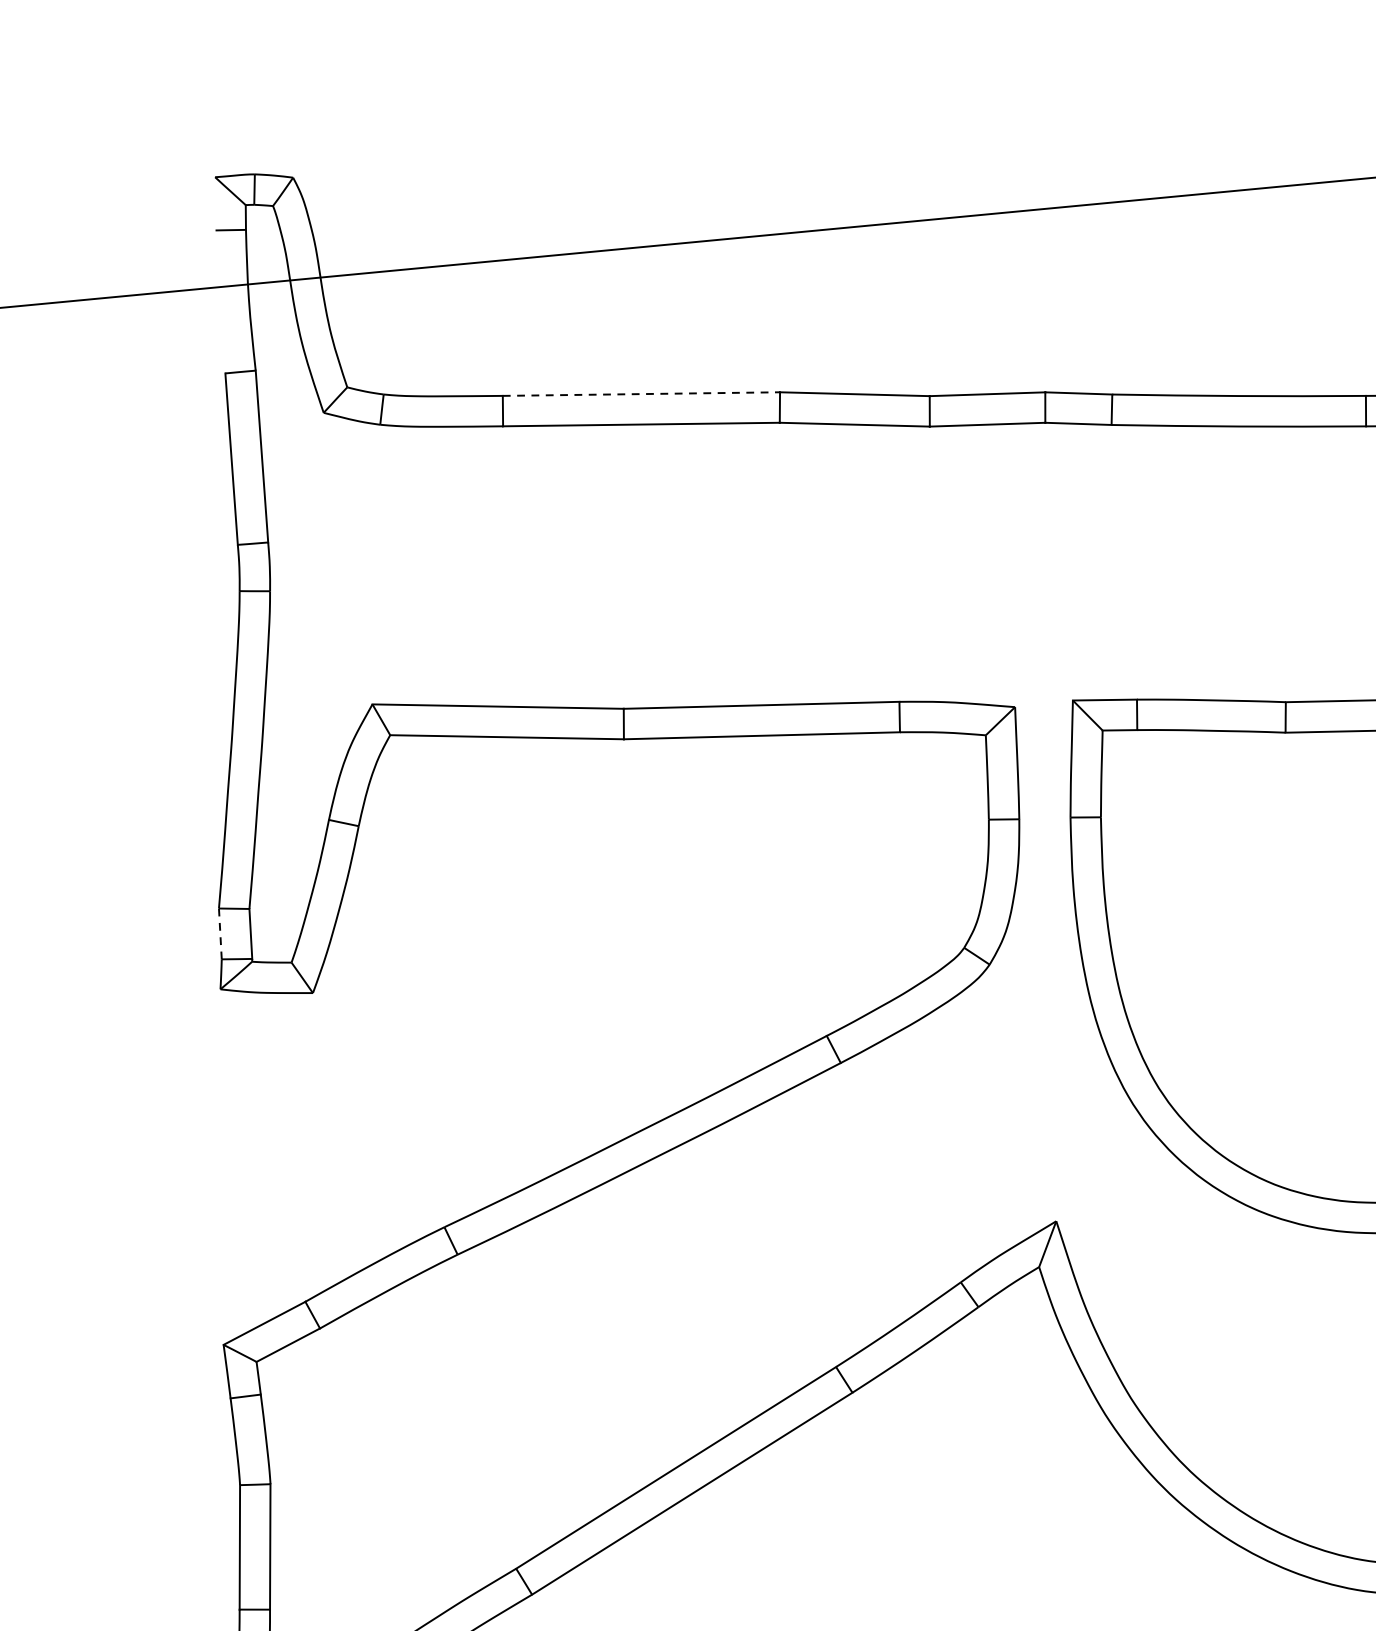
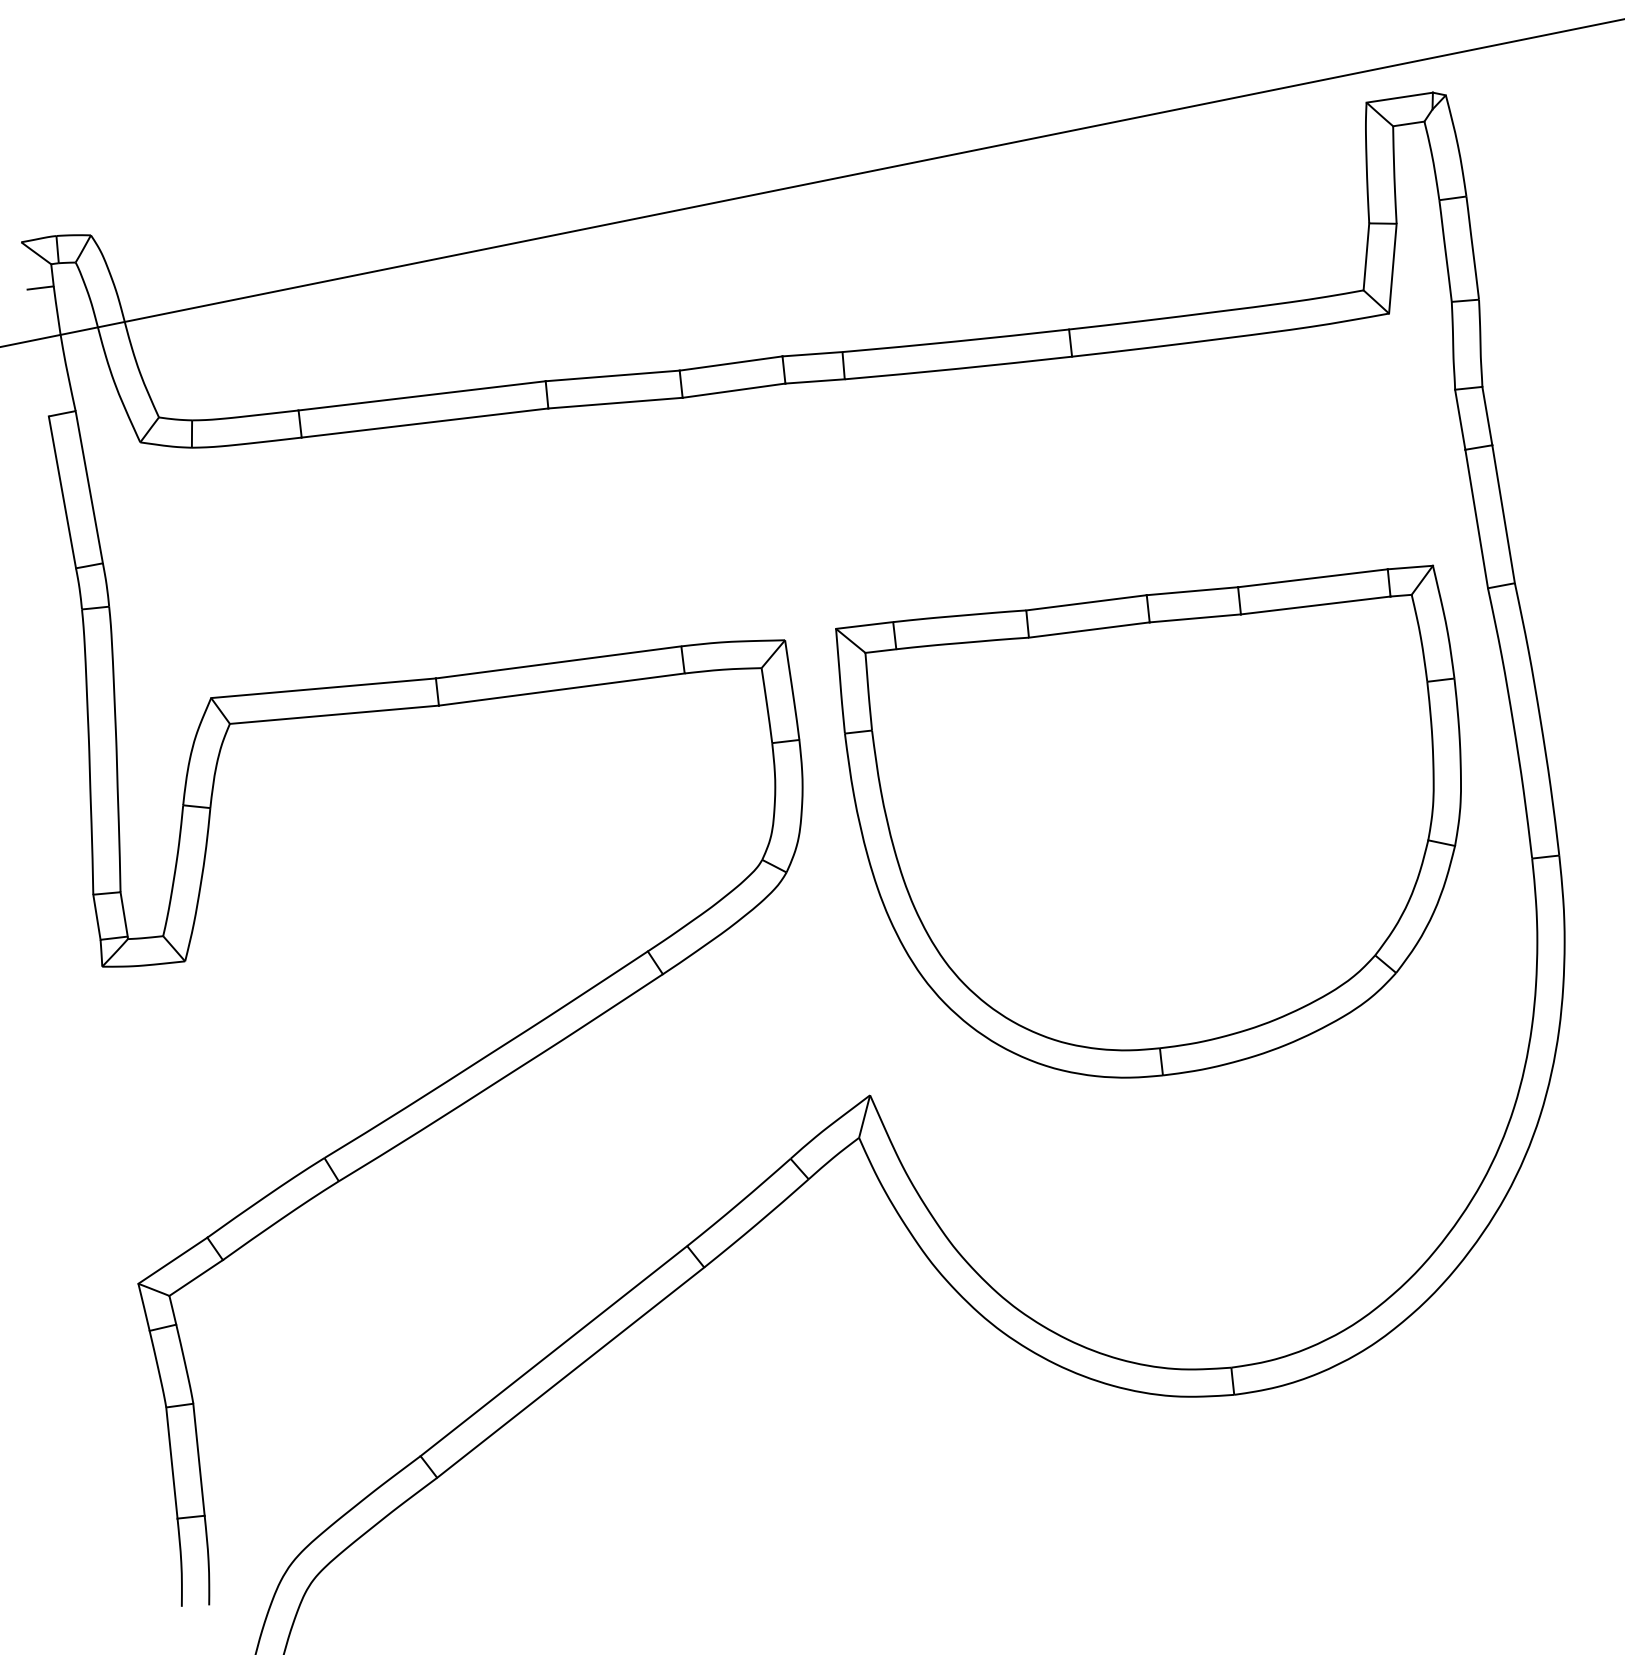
line: (641, 393) -> (422, 395), dashed -> solid
line: (219, 934) -> (96, 917), dashed -> solid

